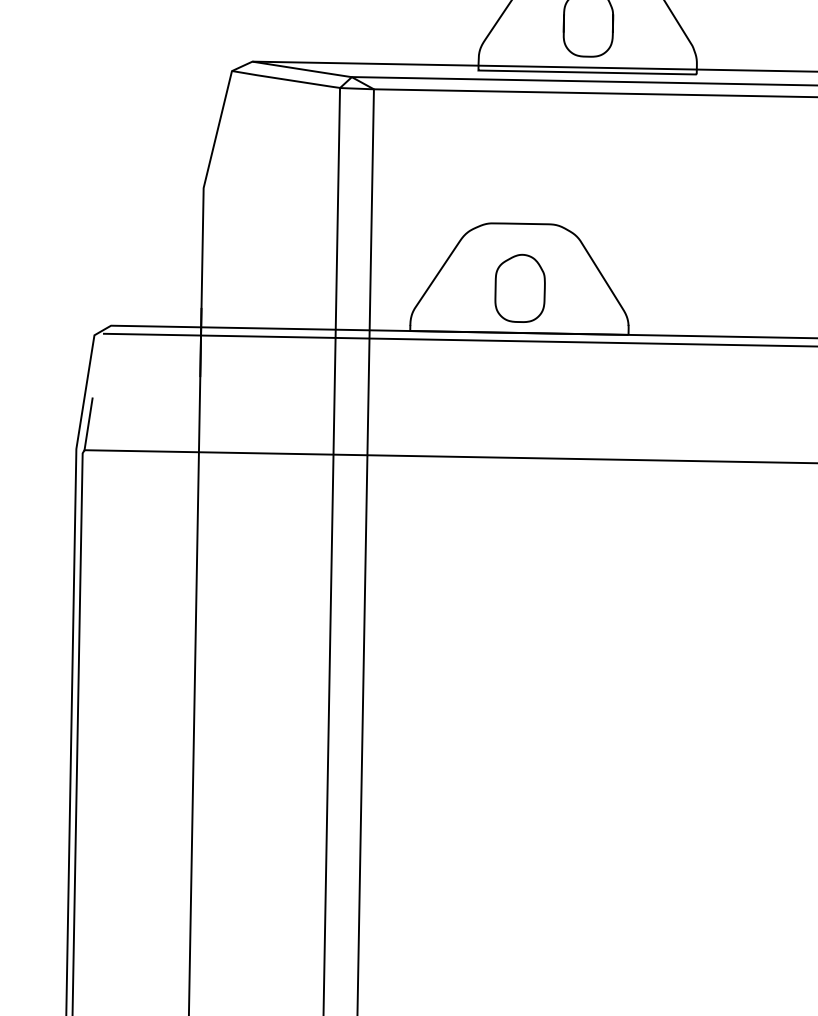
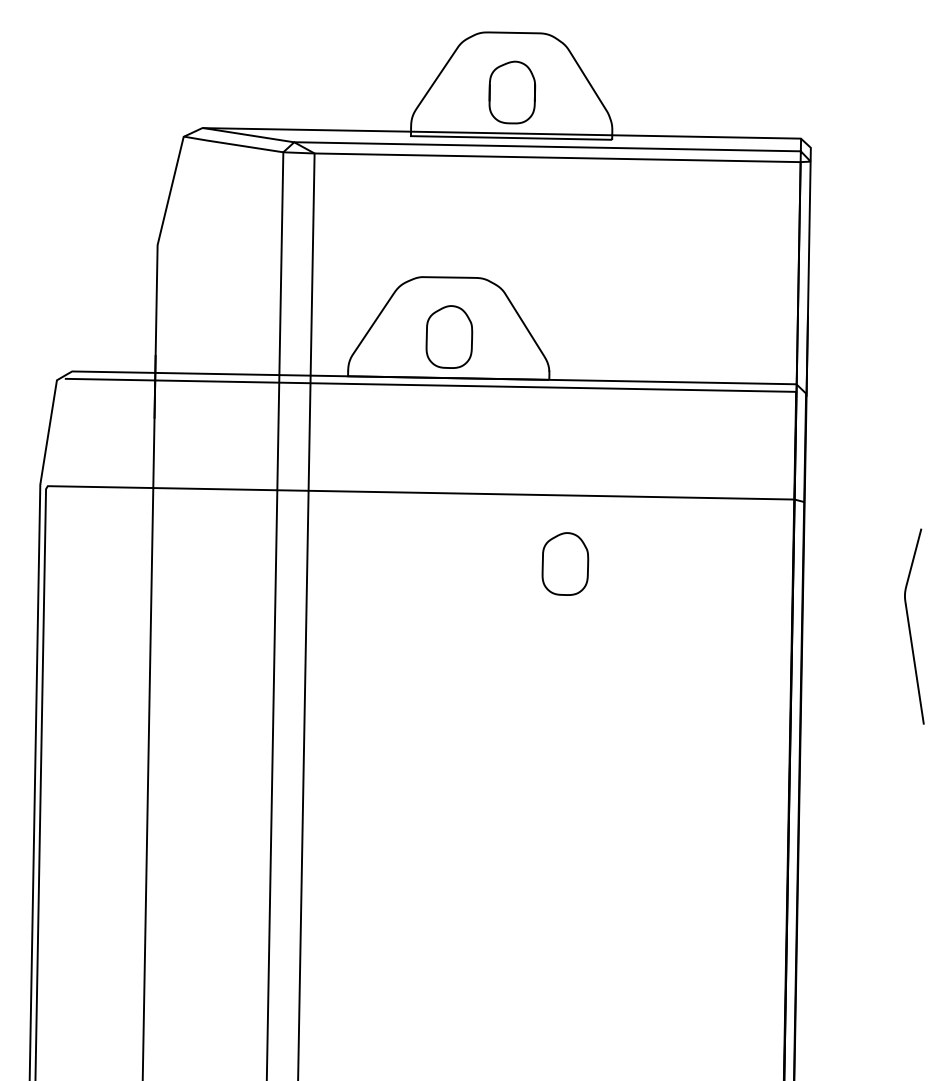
line: (88, 424) -> (51, 462), removed
part: (646, 534) -> (565, 563), added

